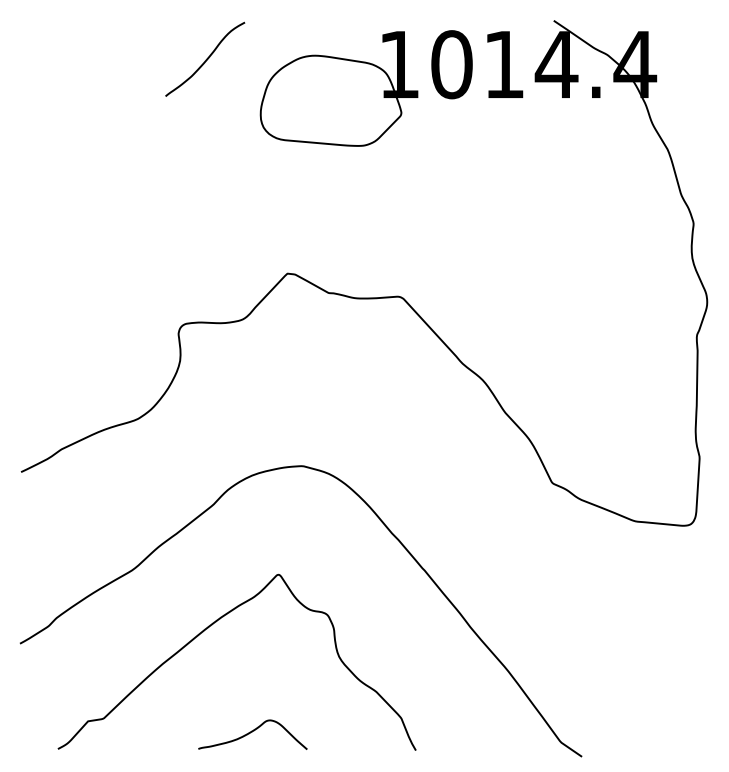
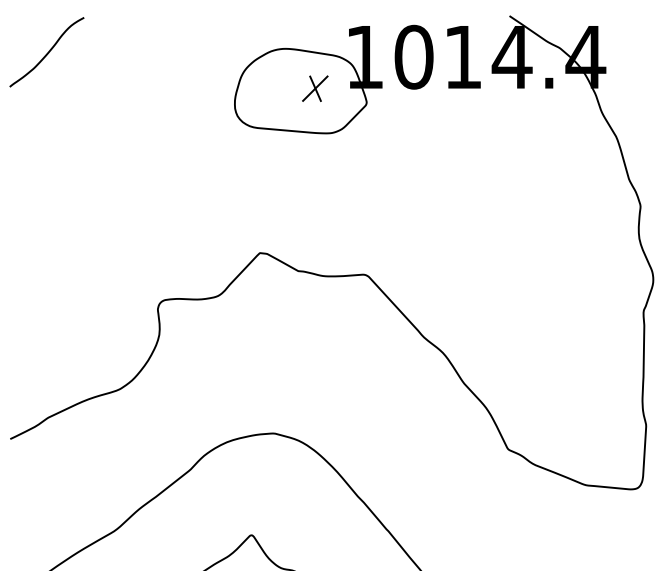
curve: (206, 58) -> (48, 51), moved
part: (346, 98) -> (315, 88), added

